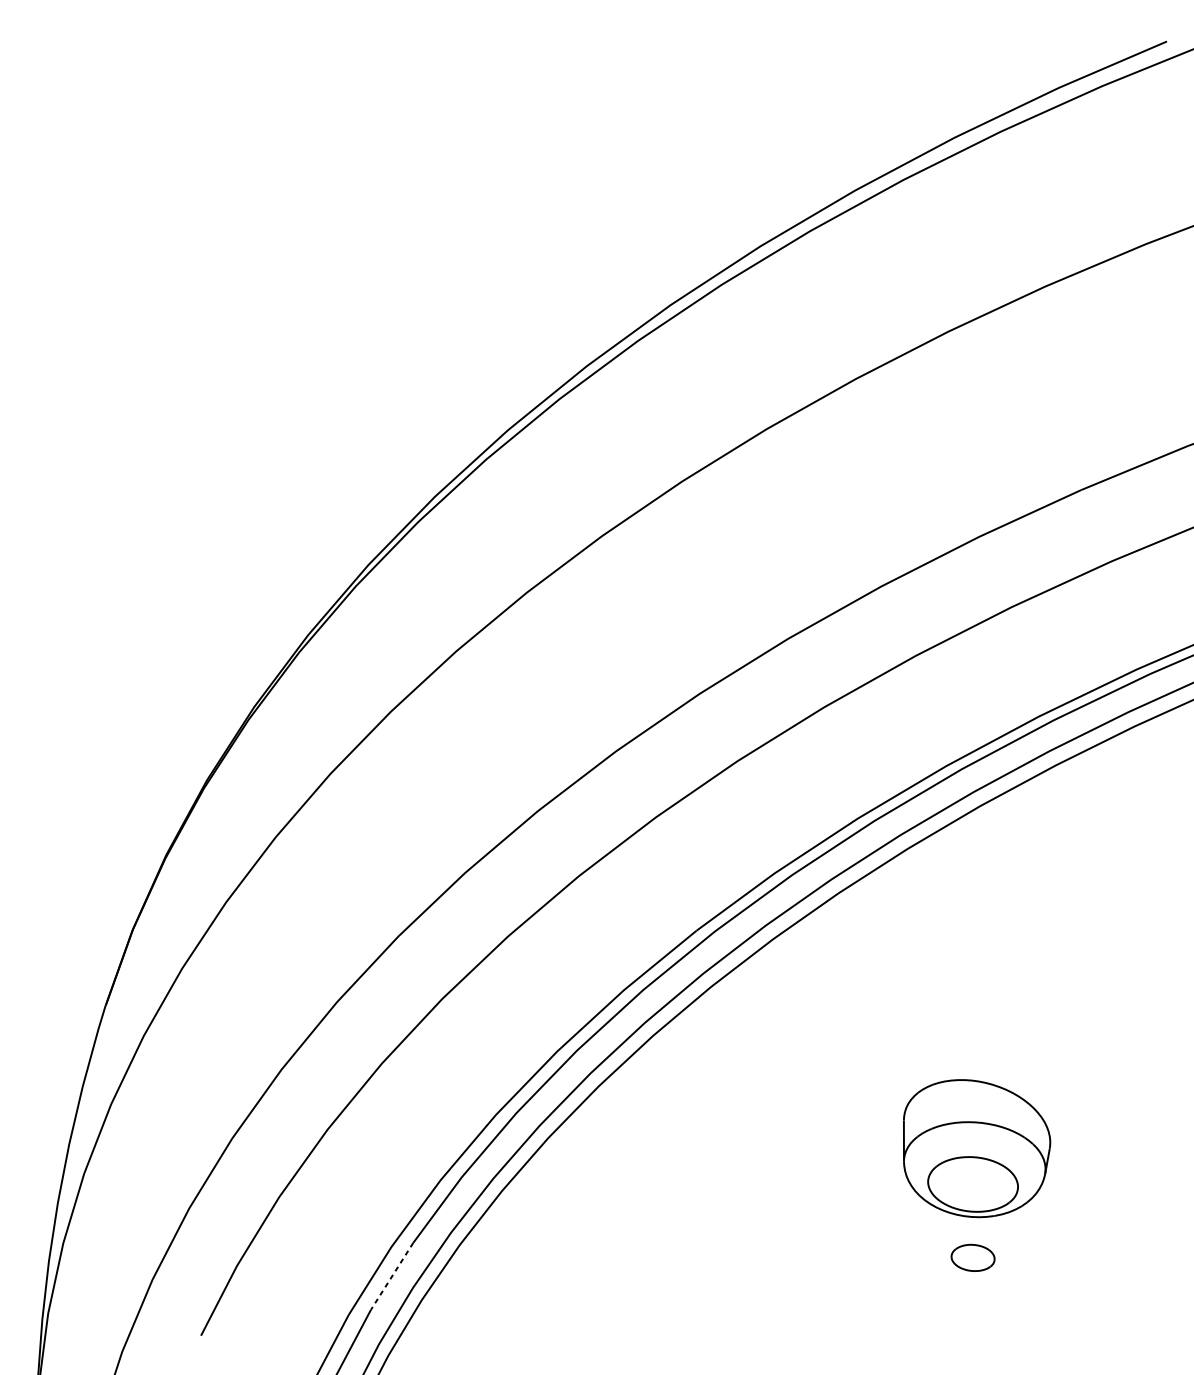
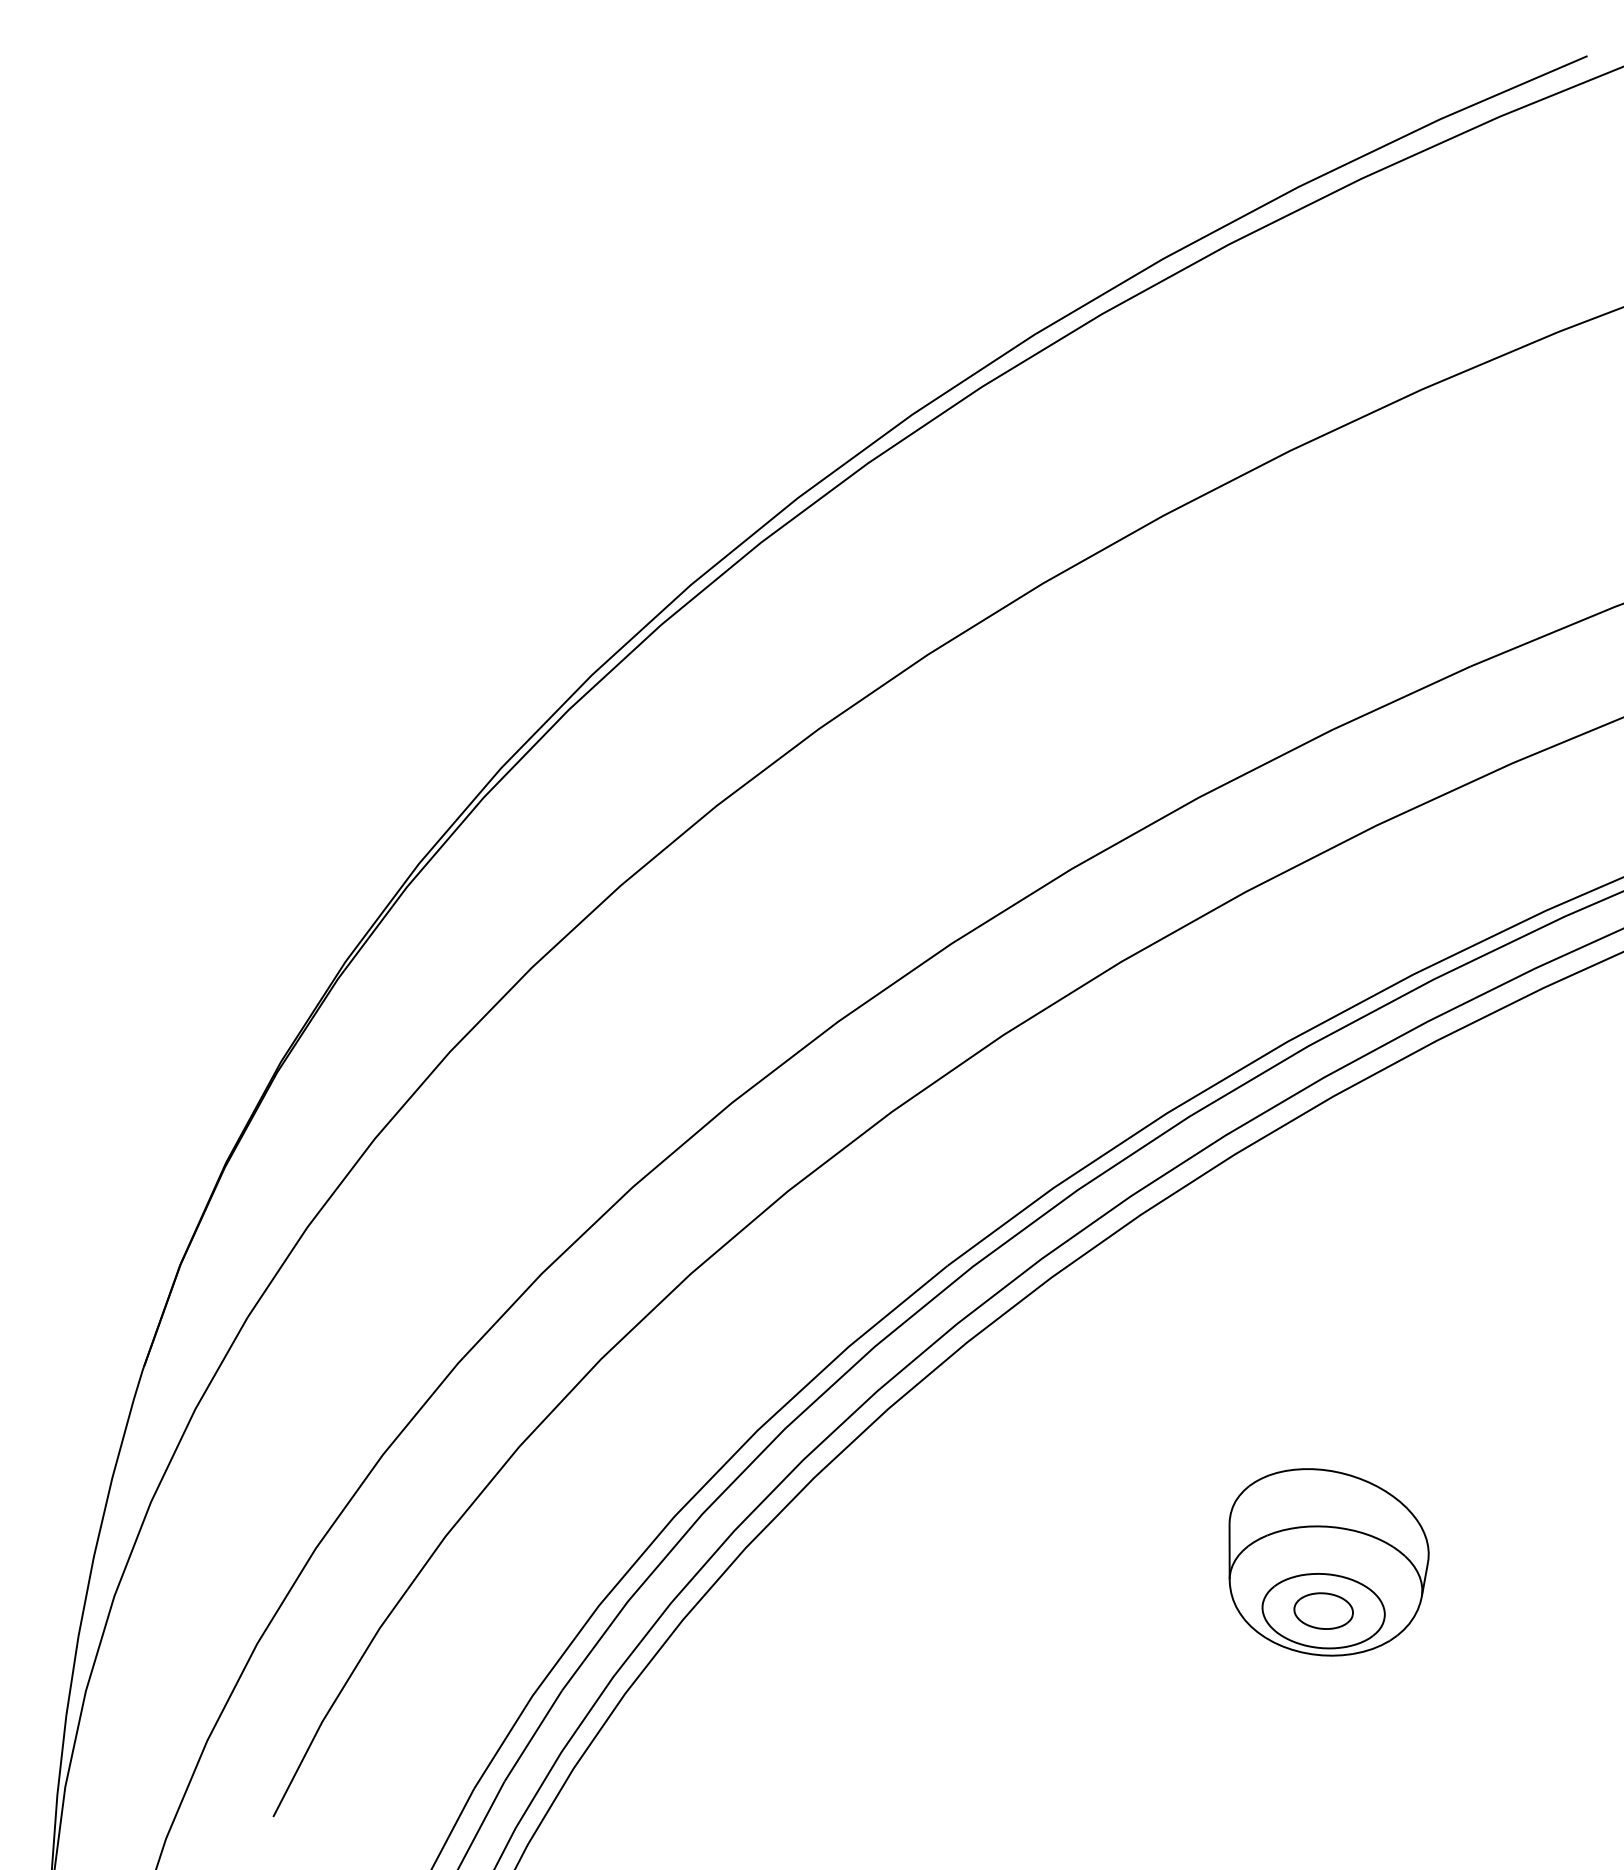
part: (972, 1257) -> (1323, 1610), moved
line: (392, 1276) -> (533, 1736), dashed -> solid

